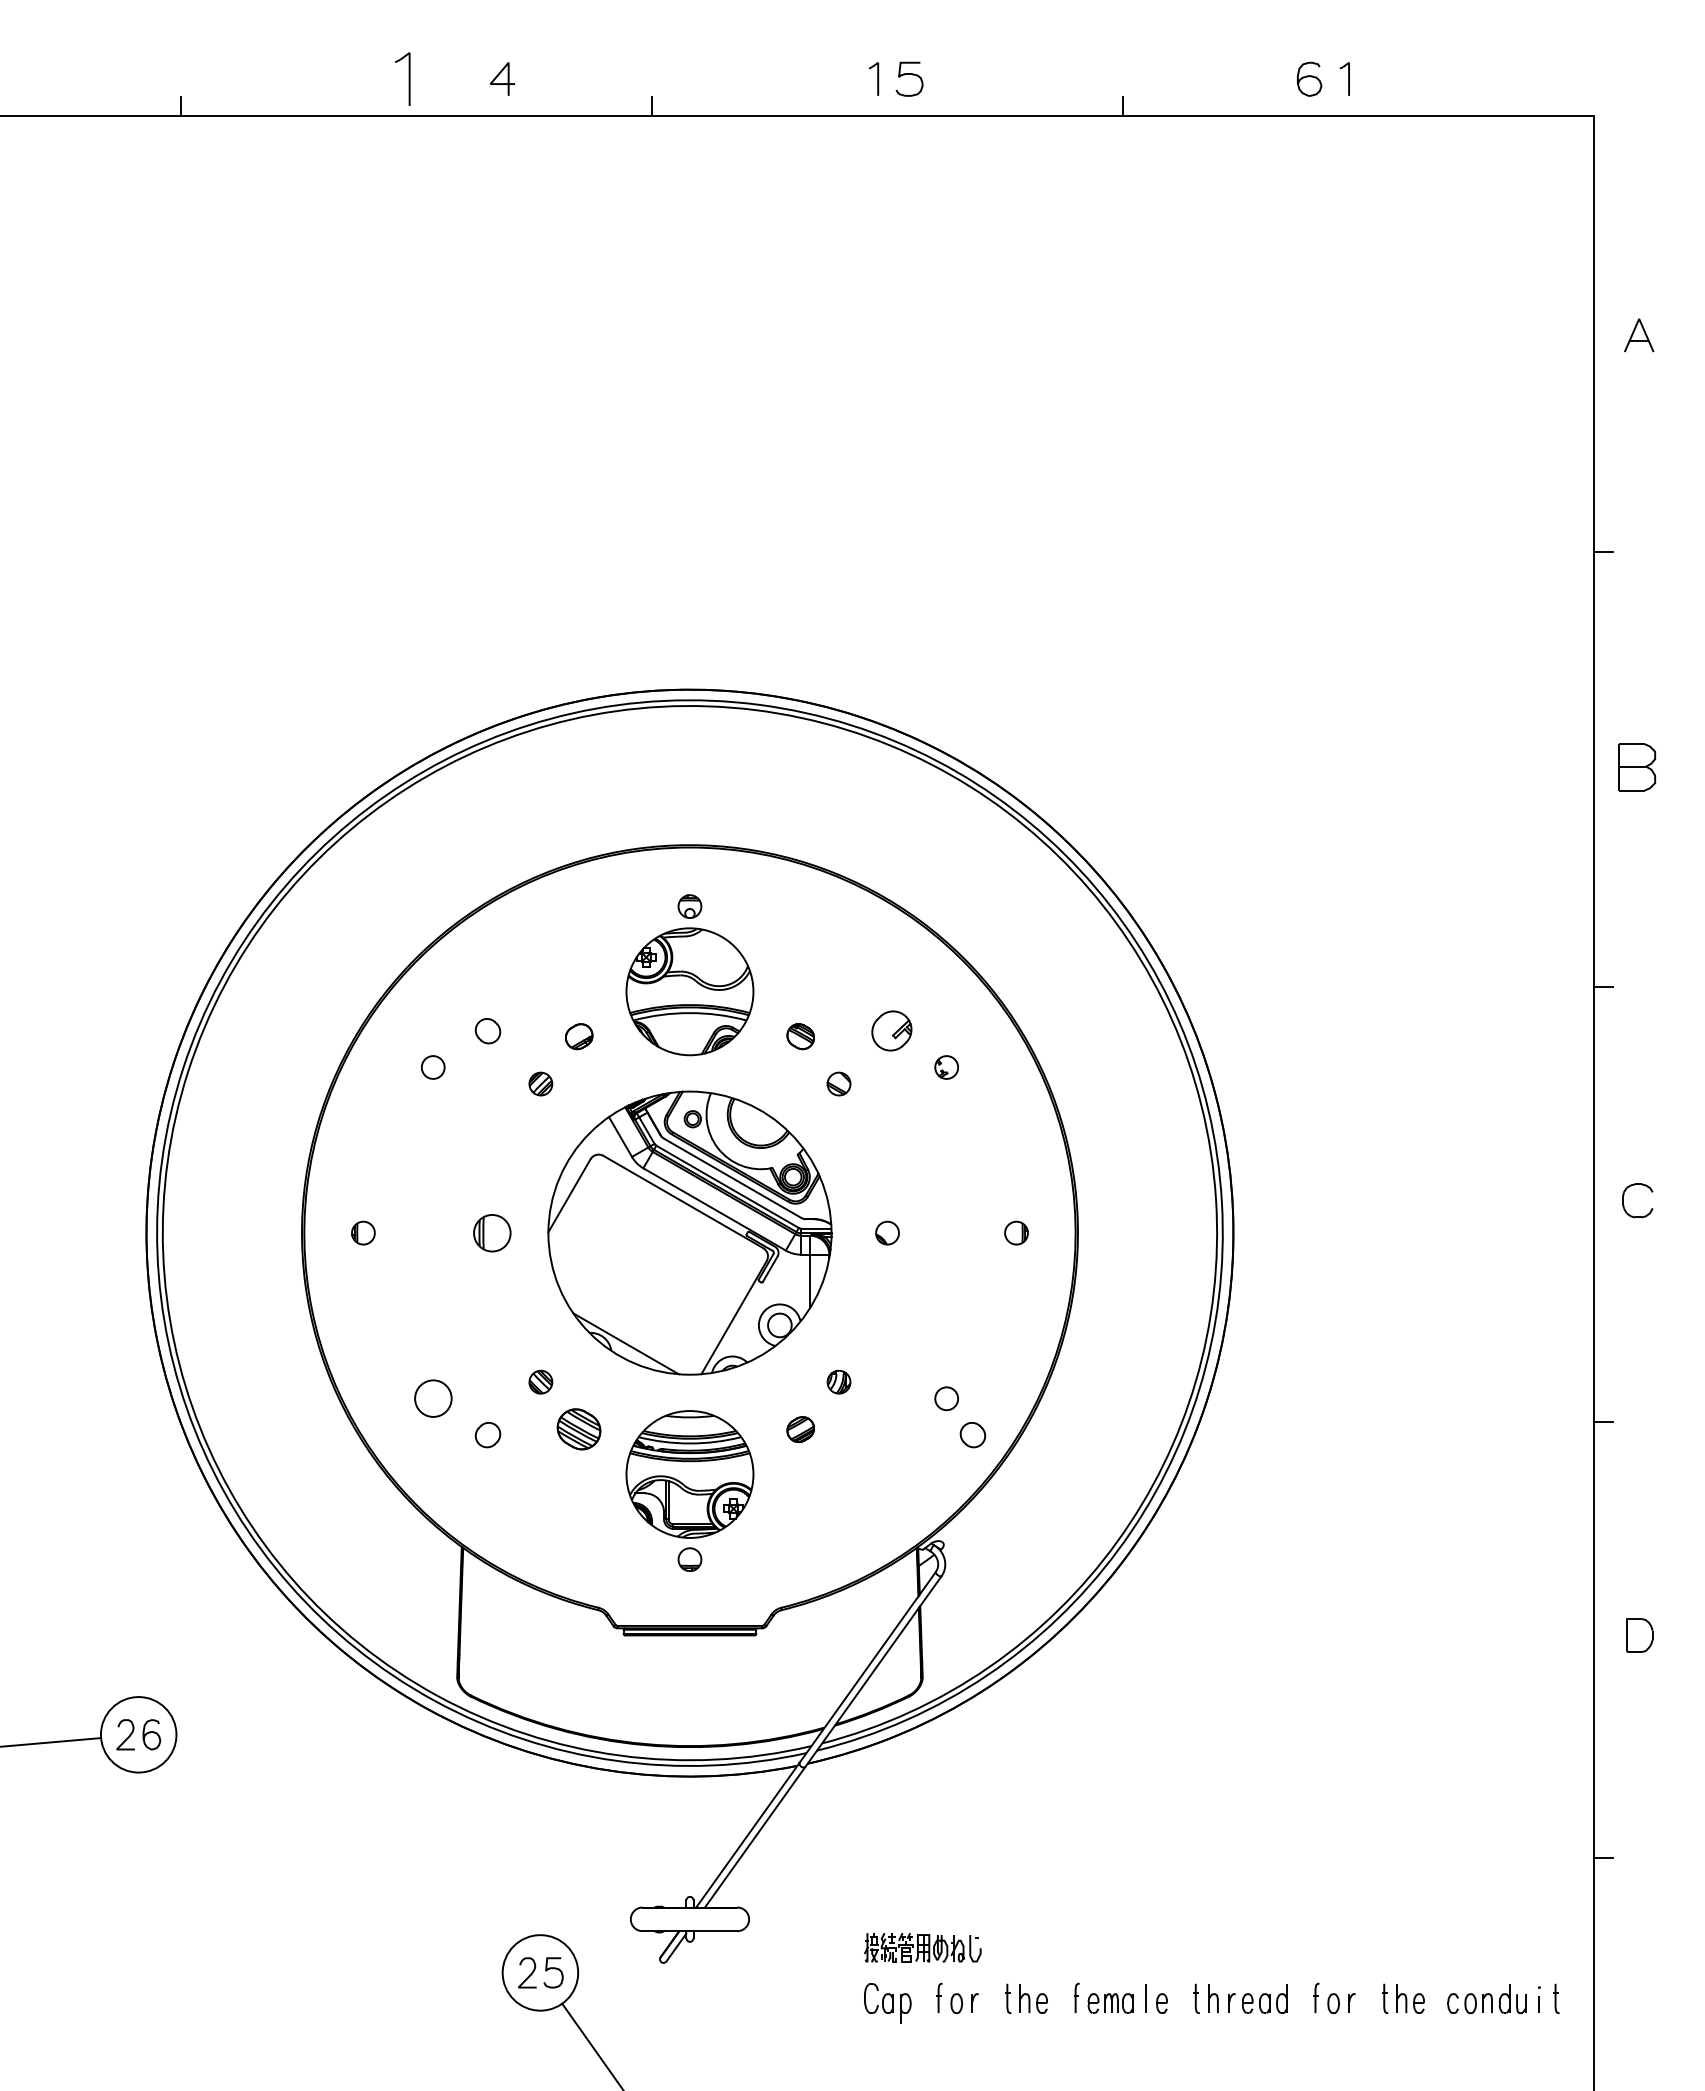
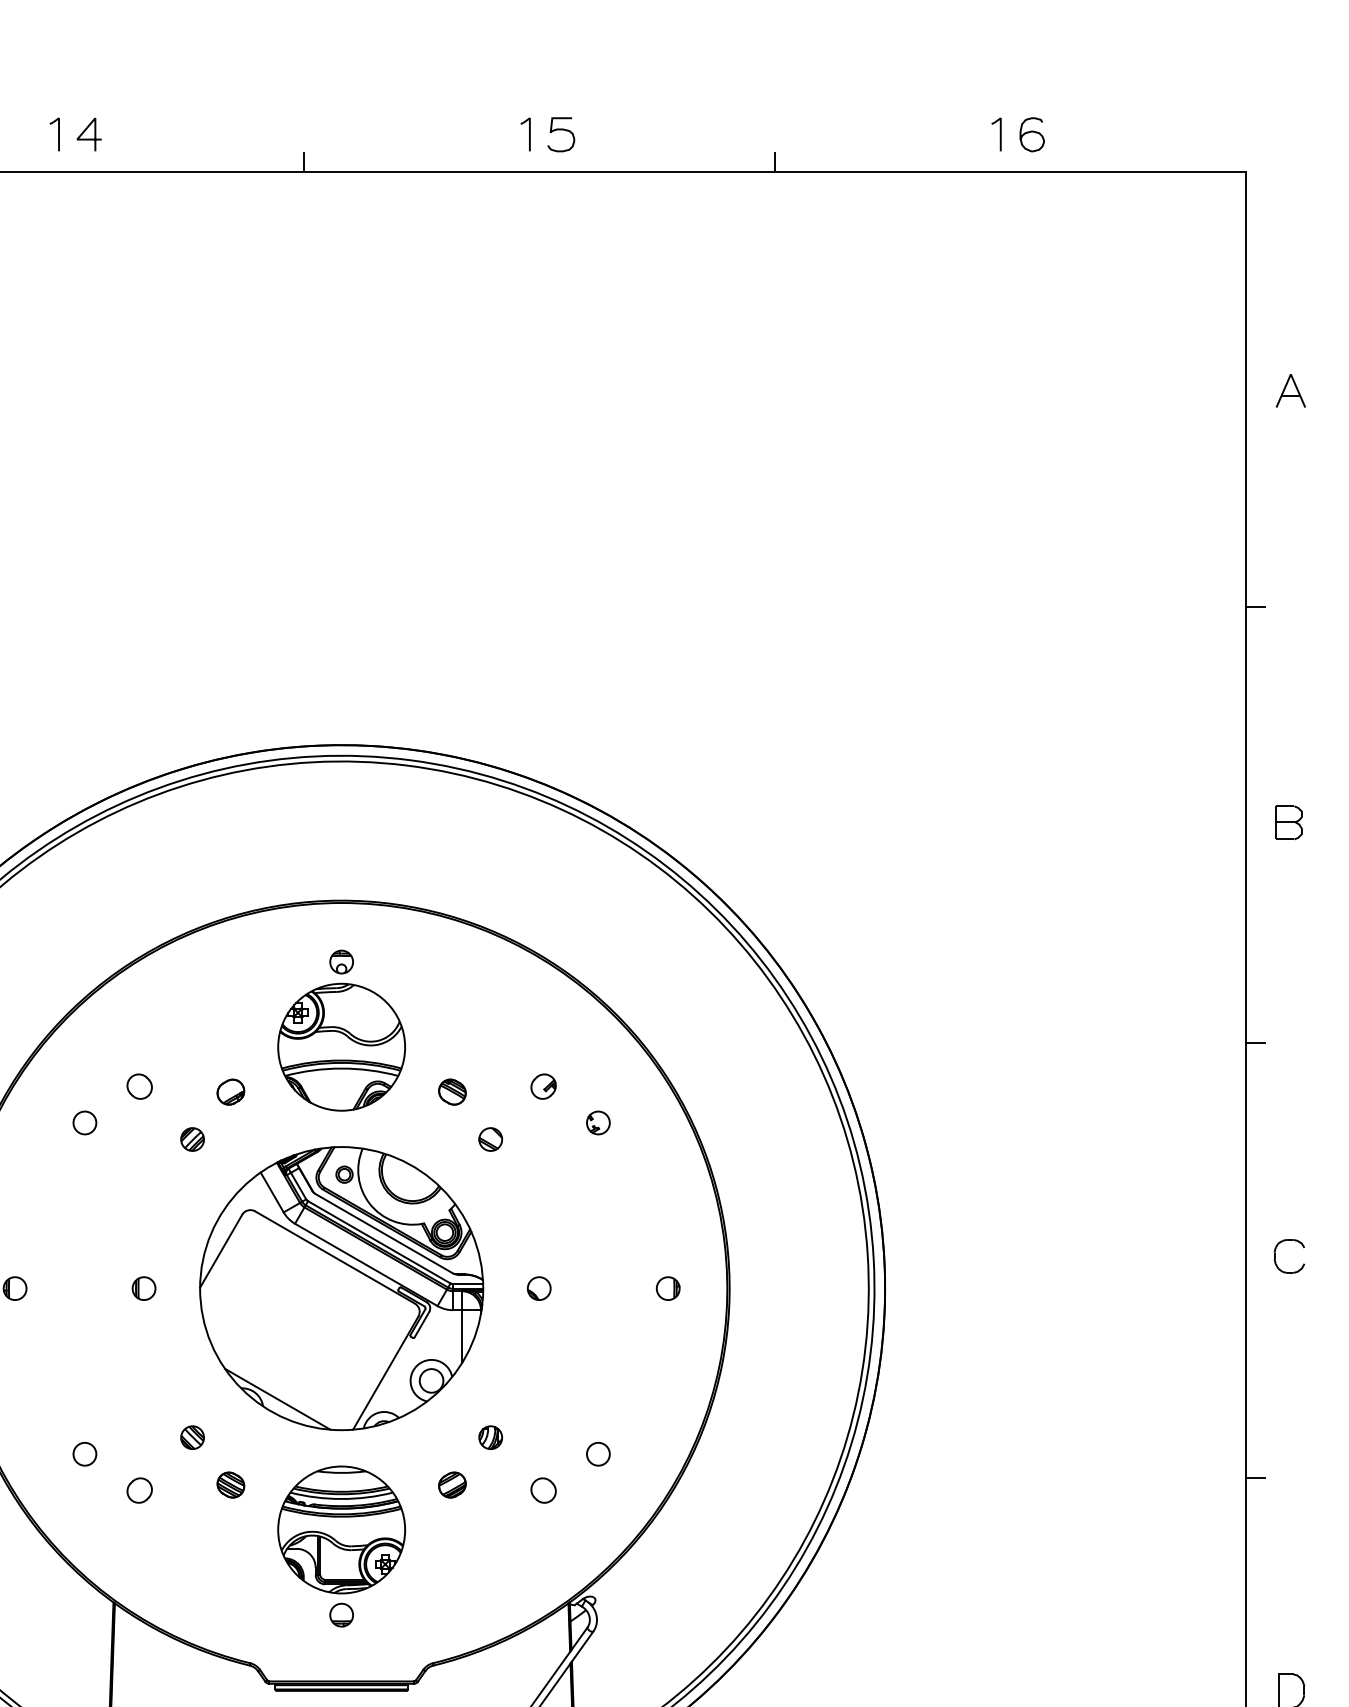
line: (499, 75) -> (86, 130), moved
curve: (1308, 77) -> (1031, 132), moved
part: (403, 78) -> (55, 133), size x0.62
part: (1637, 767) -> (1289, 822), size x0.71
part: (891, 1031) -> (543, 1086), size x0.62
part: (492, 1232) -> (144, 1287), size x0.62
circle: (432, 1398) -> (84, 1453), size x0.62
part: (579, 1429) -> (231, 1484), size x0.62
part: (972, 1435) -> (543, 1490), moved

